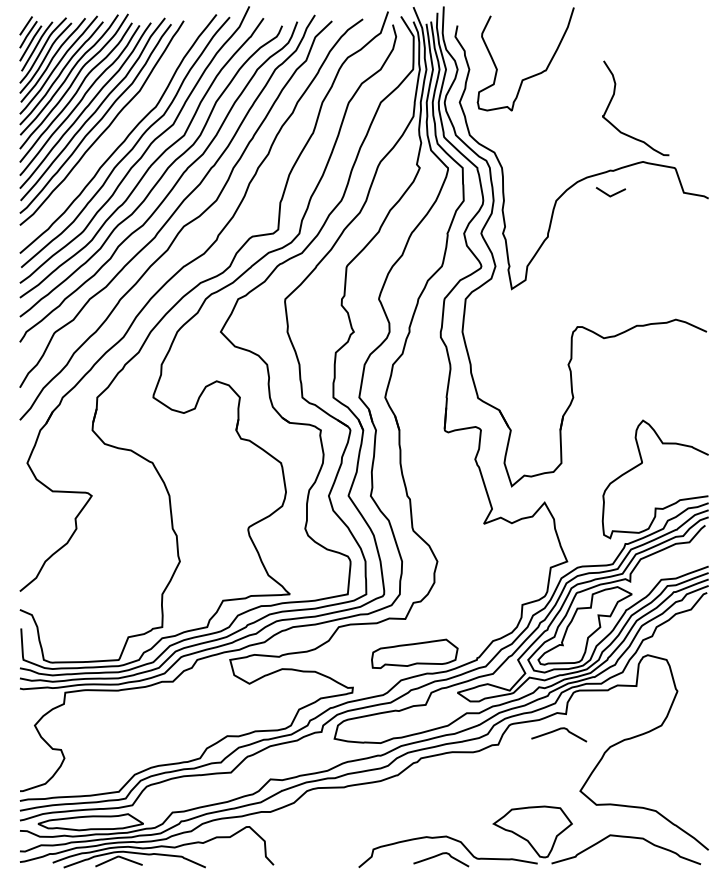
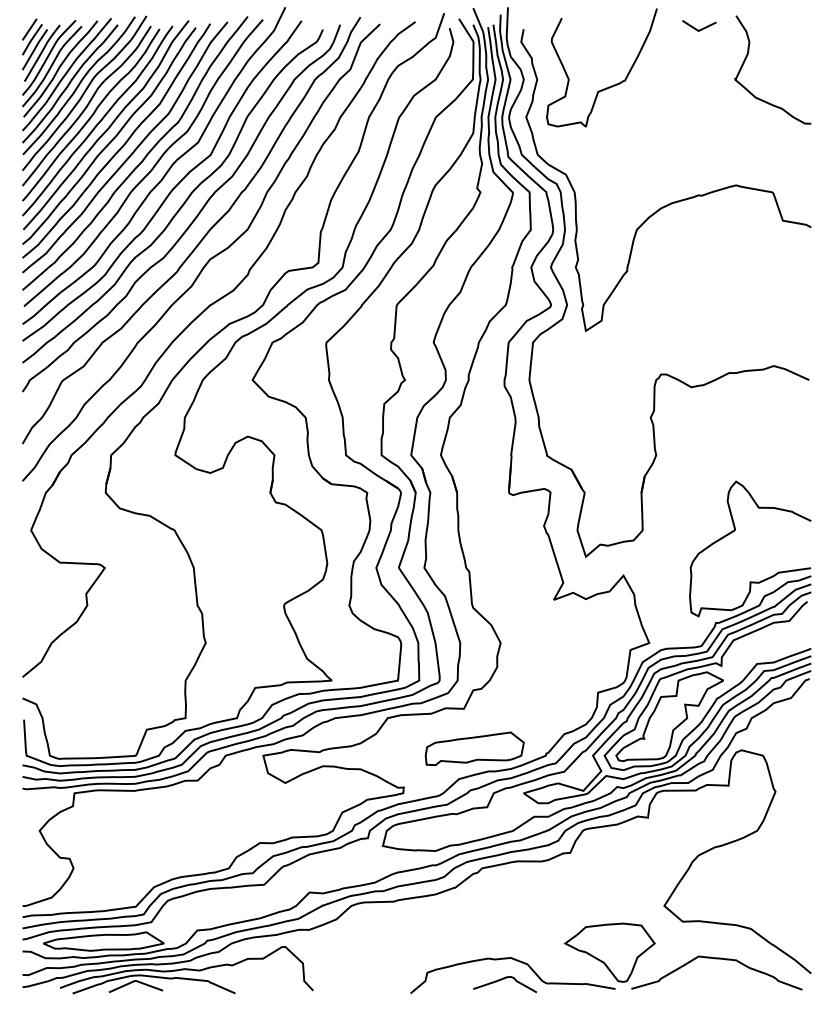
curve: (613, 97) -> (747, 57), moved
curve: (115, 132) -> (132, 151), added
line: (612, 194) -> (701, 28), moved
curve: (558, 730) -> (639, 836), removed

